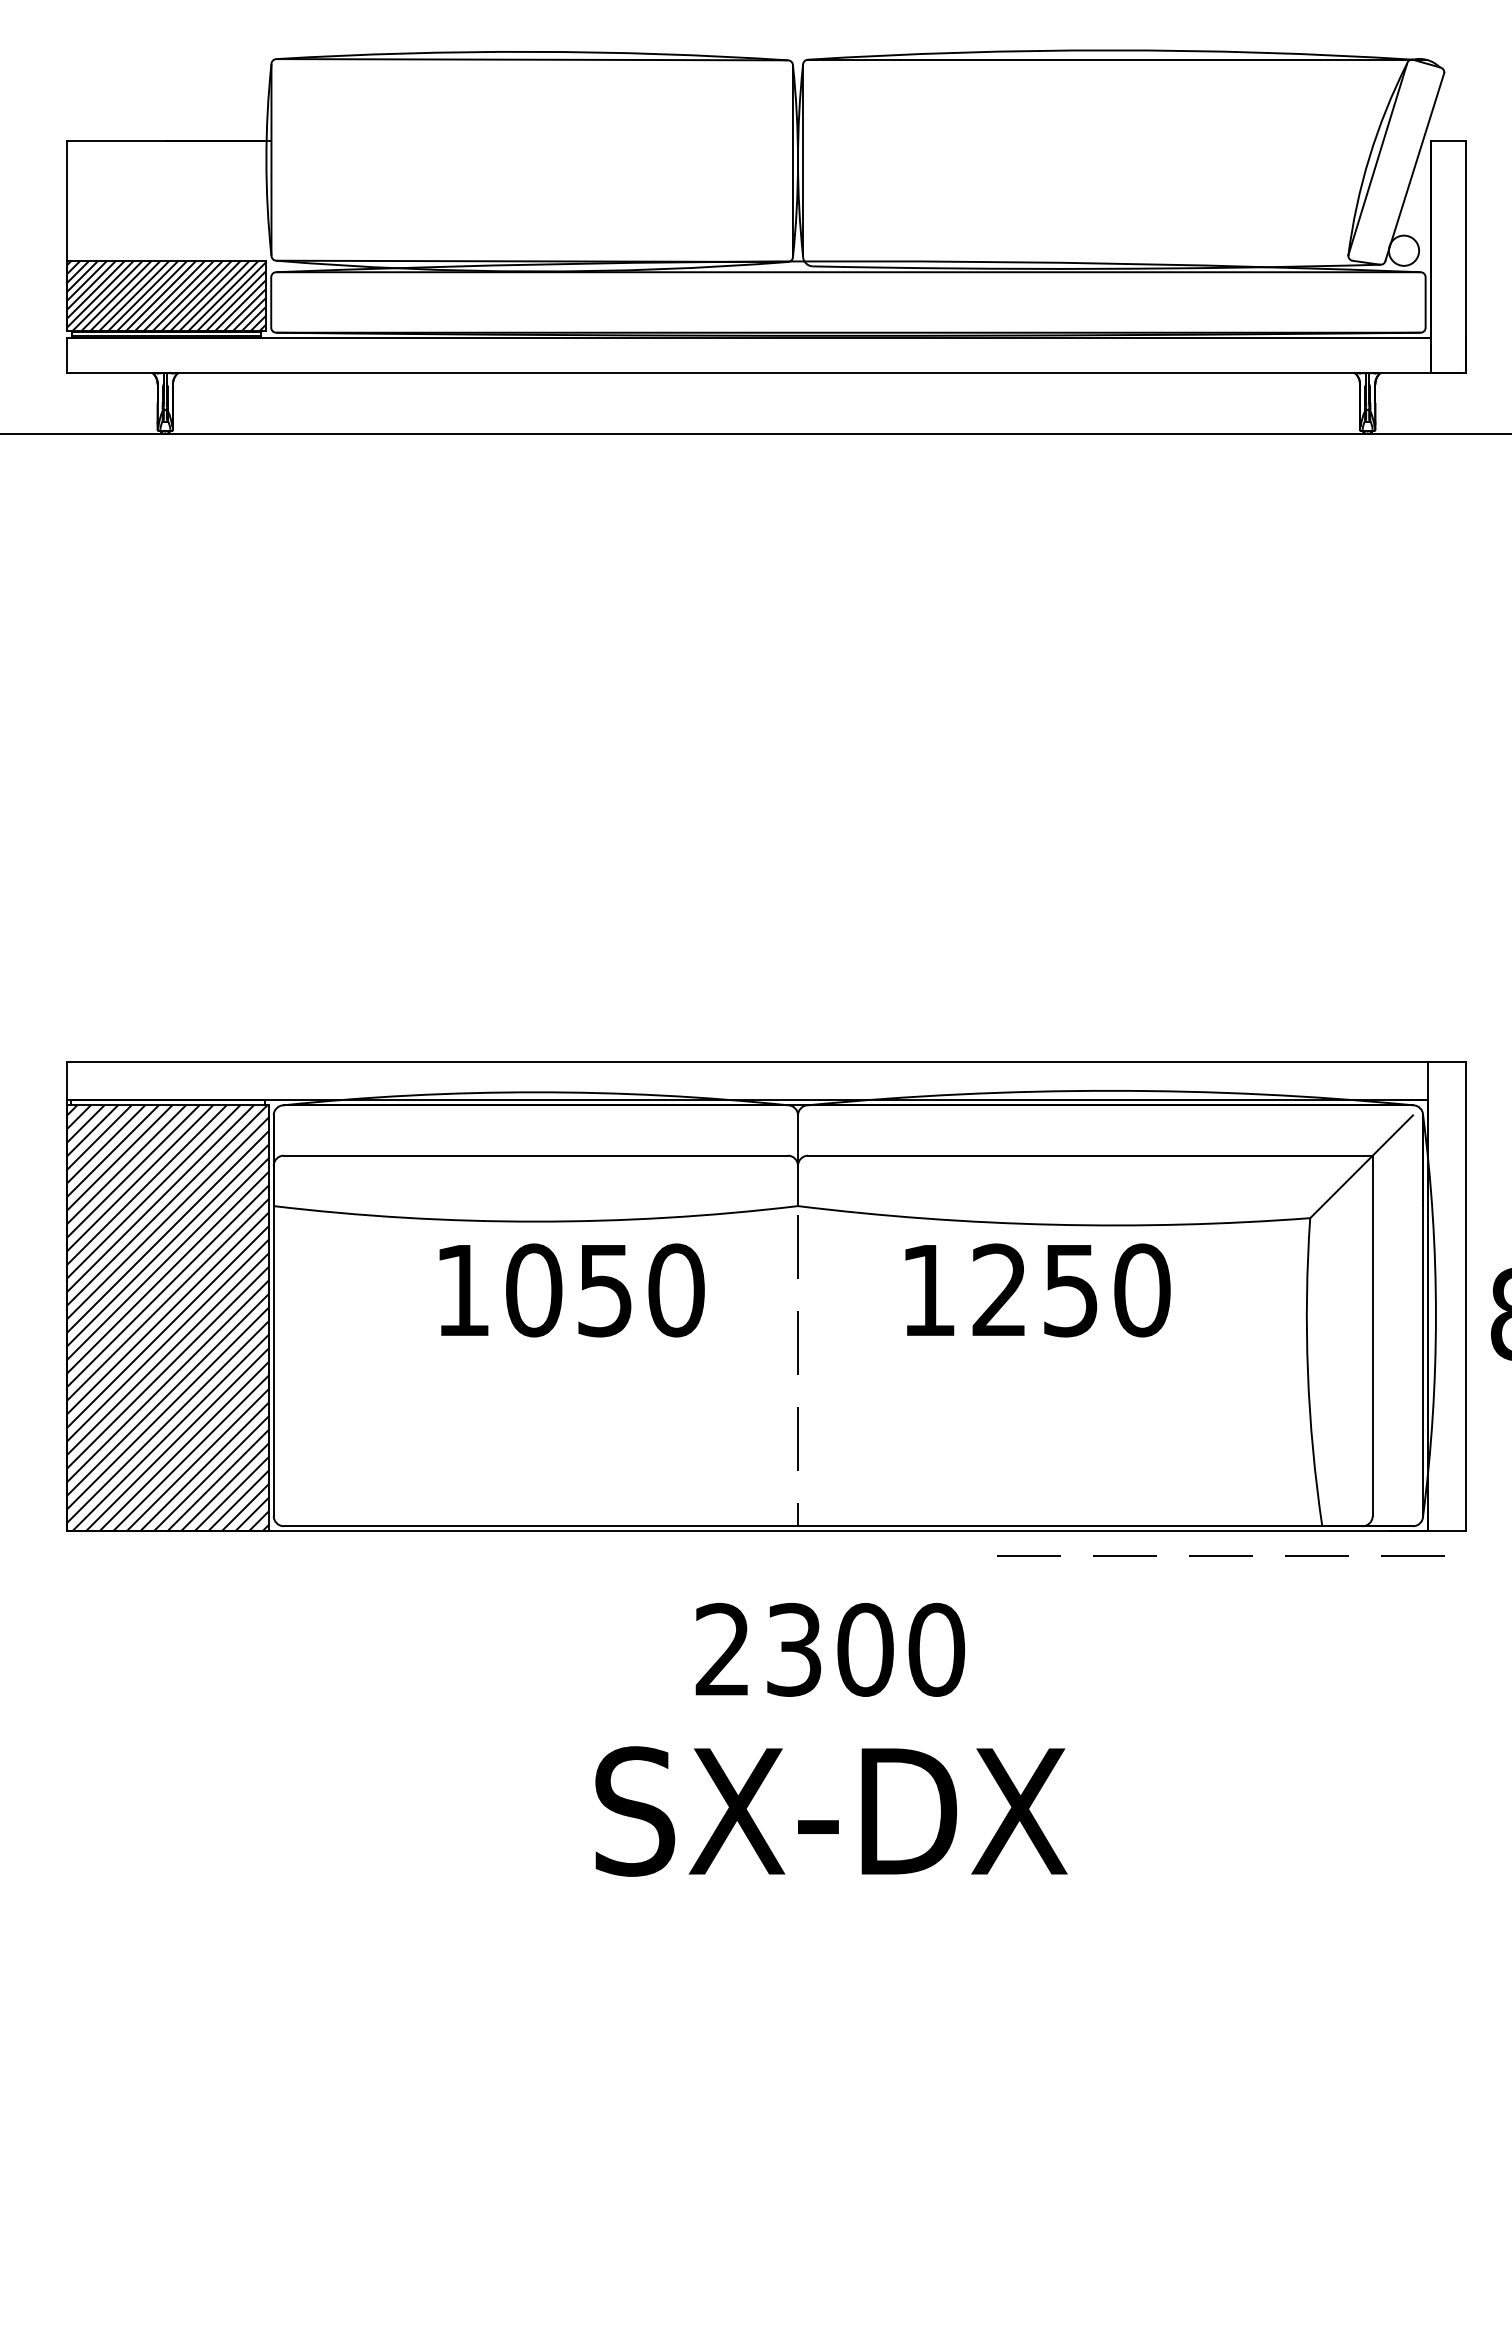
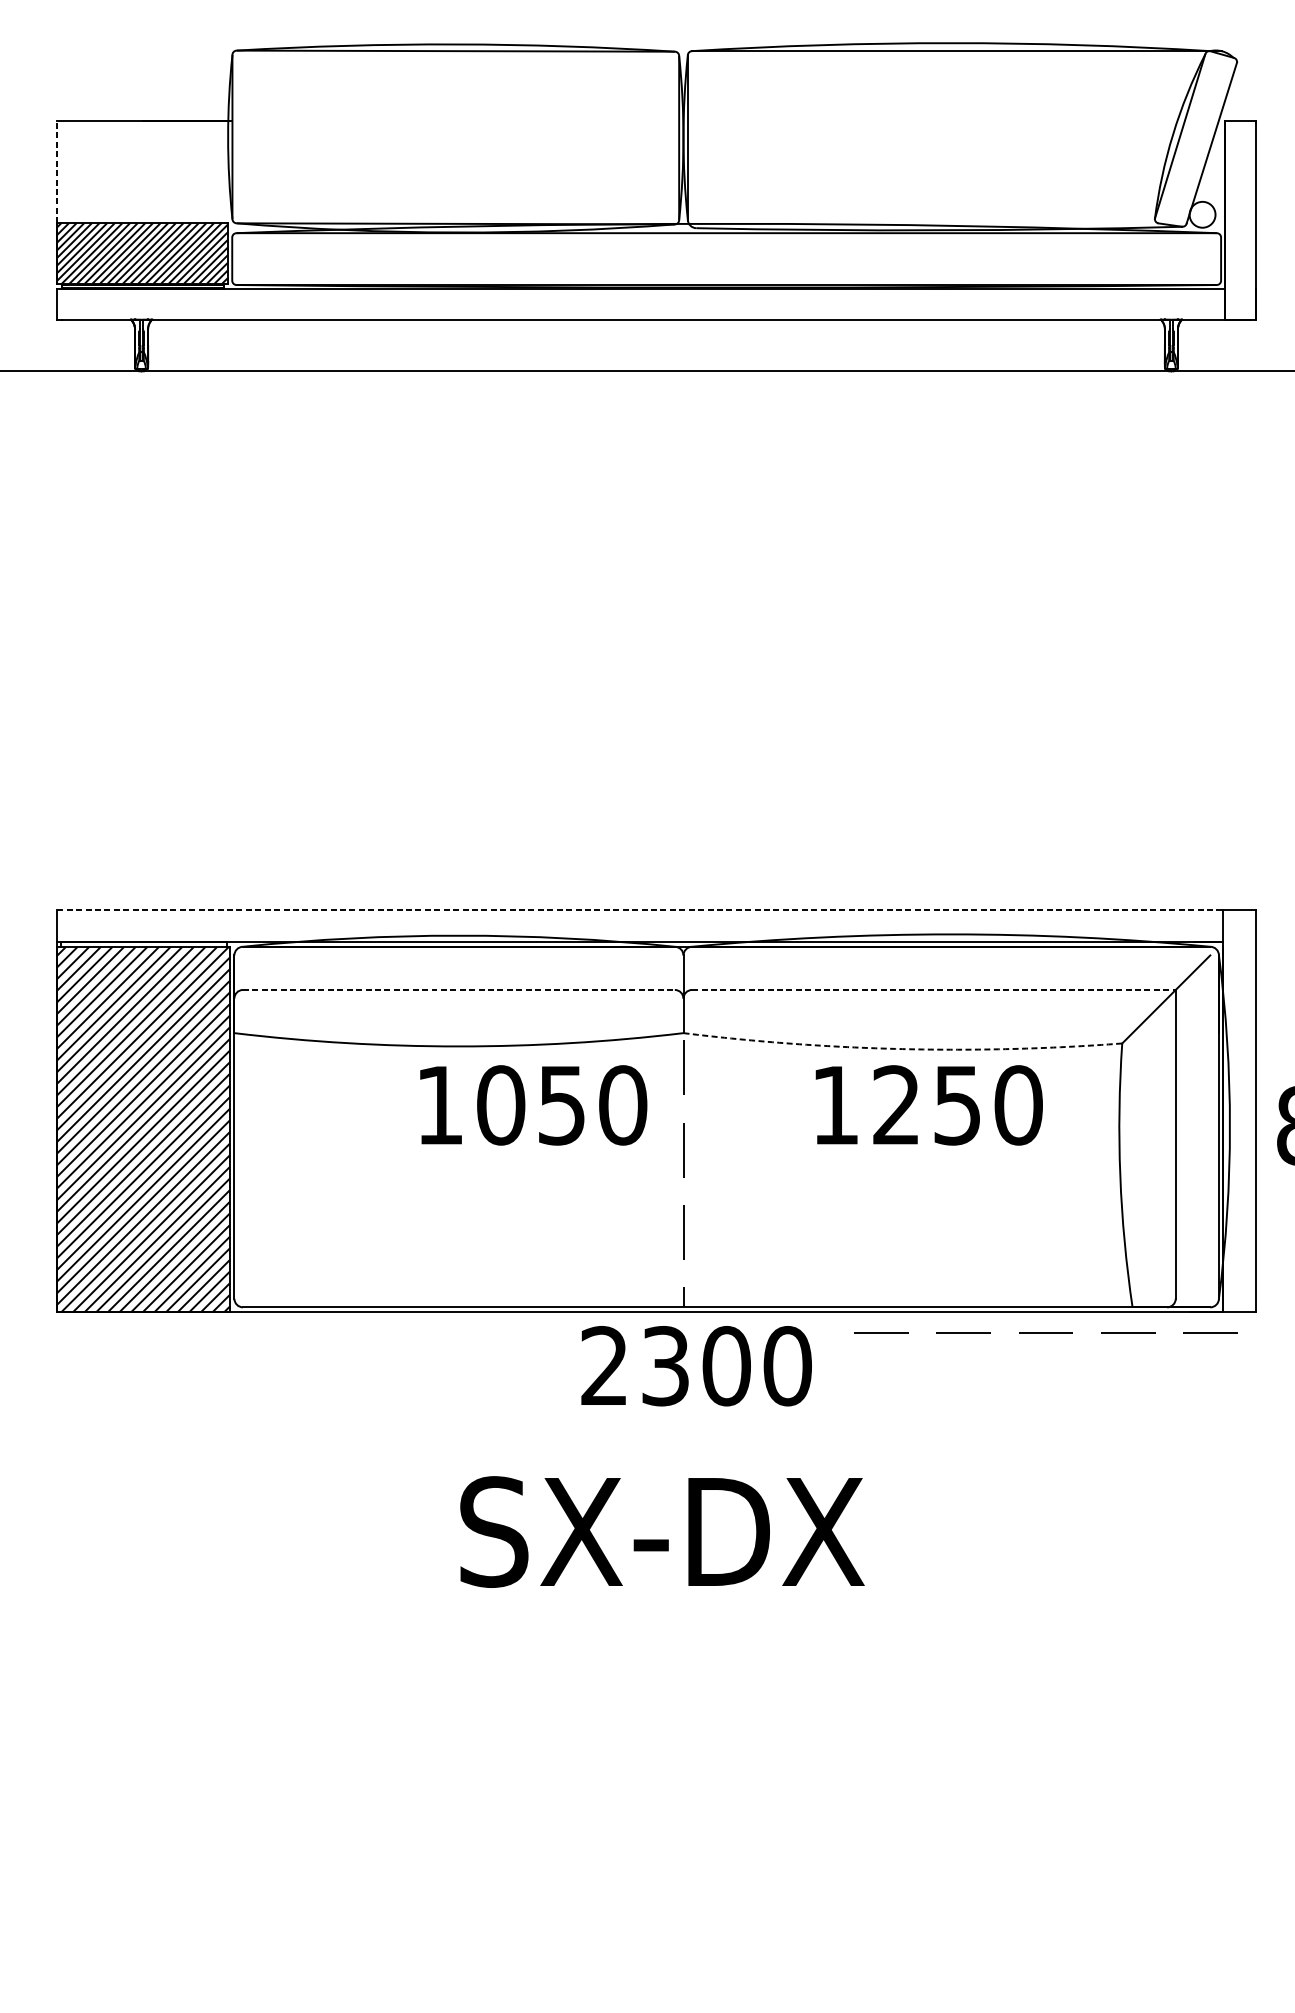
line: (67, 200) -> (57, 171), solid -> dashed
line: (747, 1062) -> (640, 910), solid -> dashed
line: (536, 1155) -> (459, 989), solid -> dashed
line: (1090, 1155) -> (934, 989), solid -> dashed
arc: (1053, 1224) -> (902, 1048), solid -> dashed
text: (571, 1290) -> (533, 1105), moved
text: (1037, 1290) -> (928, 1105), moved
text: (829, 1649) -> (695, 1365), moved
text: (831, 1811) -> (662, 1532), moved

